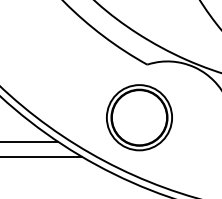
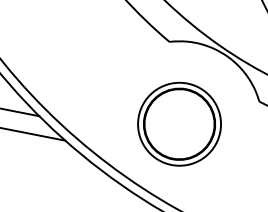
part: (139, 117) -> (179, 123), moved

